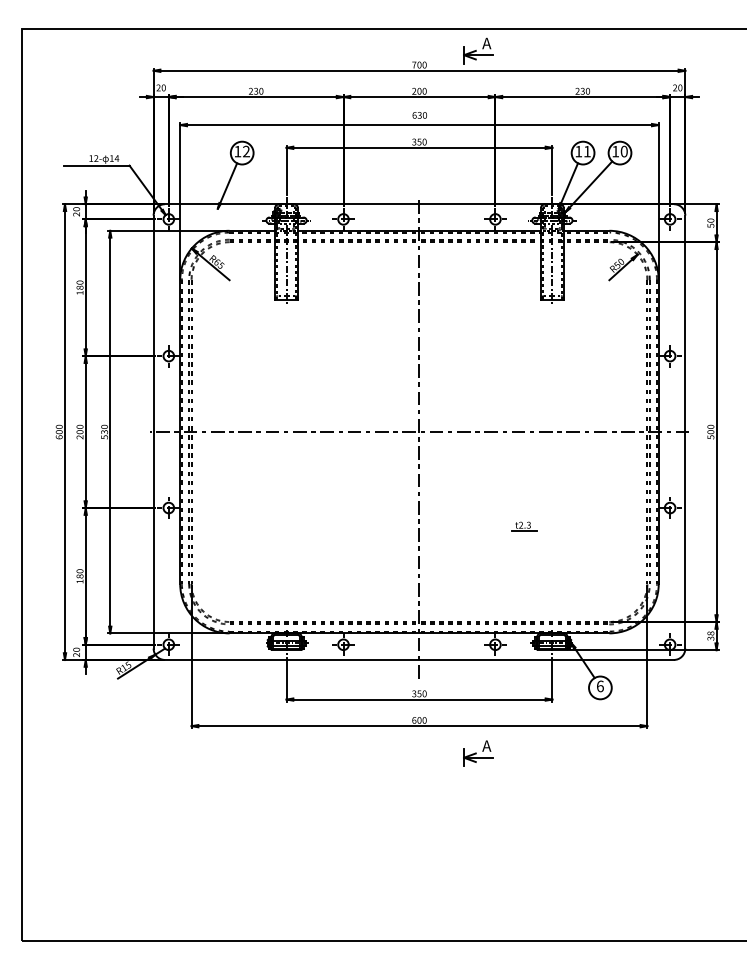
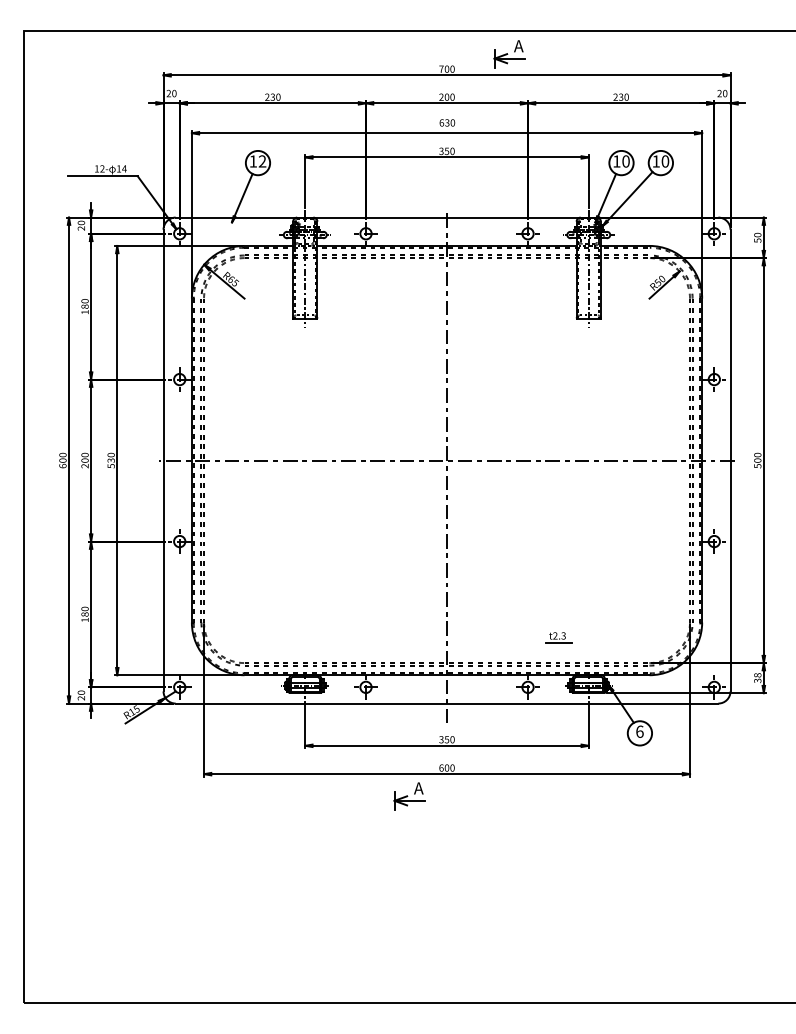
text: (586, 151) -> (625, 161), 11 -> 10
part: (524, 526) -> (558, 637), moved
part: (478, 753) -> (409, 796), moved

